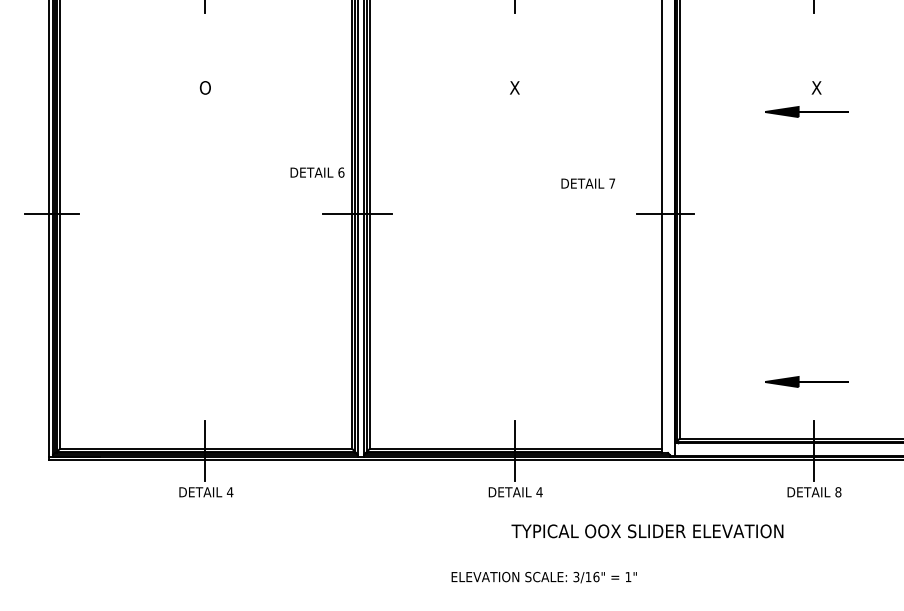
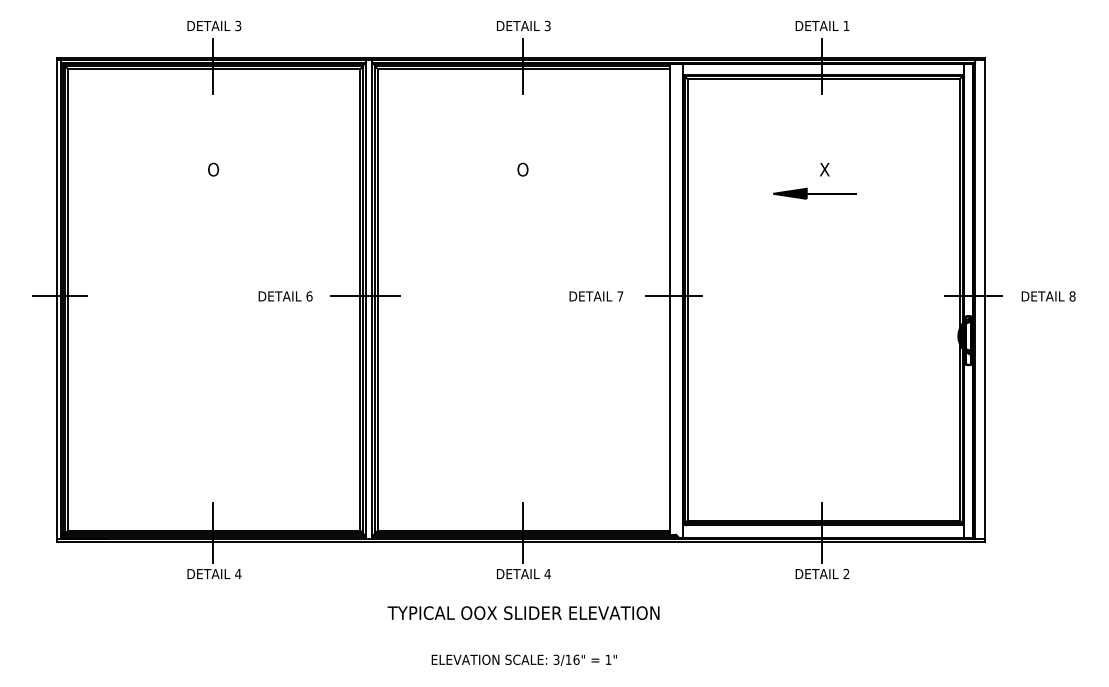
text: (514, 87) -> (522, 169), X -> O
text: (317, 172) -> (285, 296), moved
text: (588, 183) -> (596, 296), moved
part: (806, 381) -> (814, 463), removed
text: (838, 492) -> (846, 574), 8 -> 2
text: (647, 530) -> (523, 612), moved
text: (543, 576) -> (523, 659), moved

